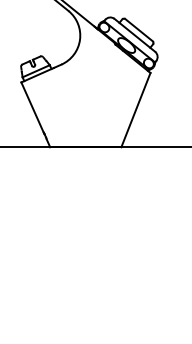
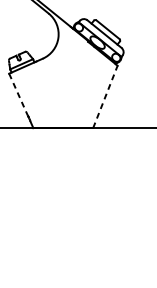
line: (32, 107) -> (18, 94), solid -> dashed
line: (135, 110) -> (105, 97), solid -> dashed

